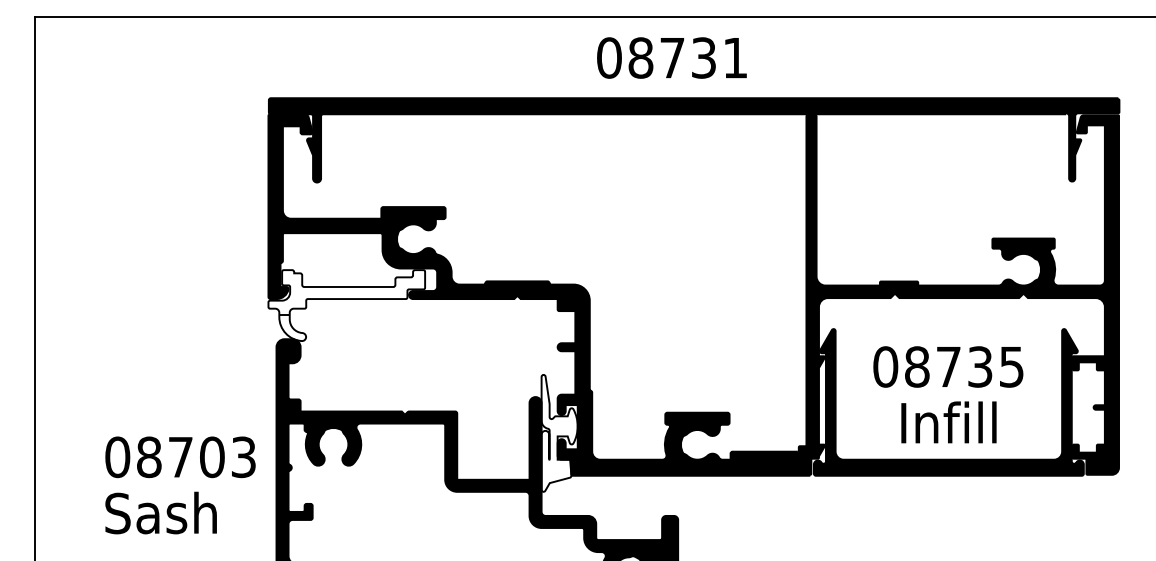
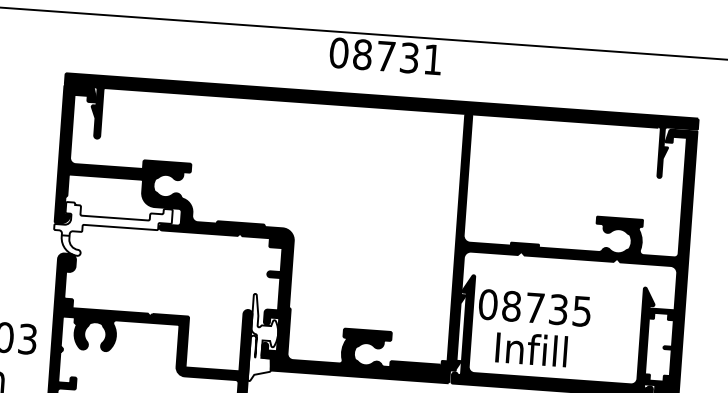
text: (671, 57) -> (385, 55), moved
text: (948, 366) -> (535, 307), moved
text: (948, 422) -> (531, 349), moved

